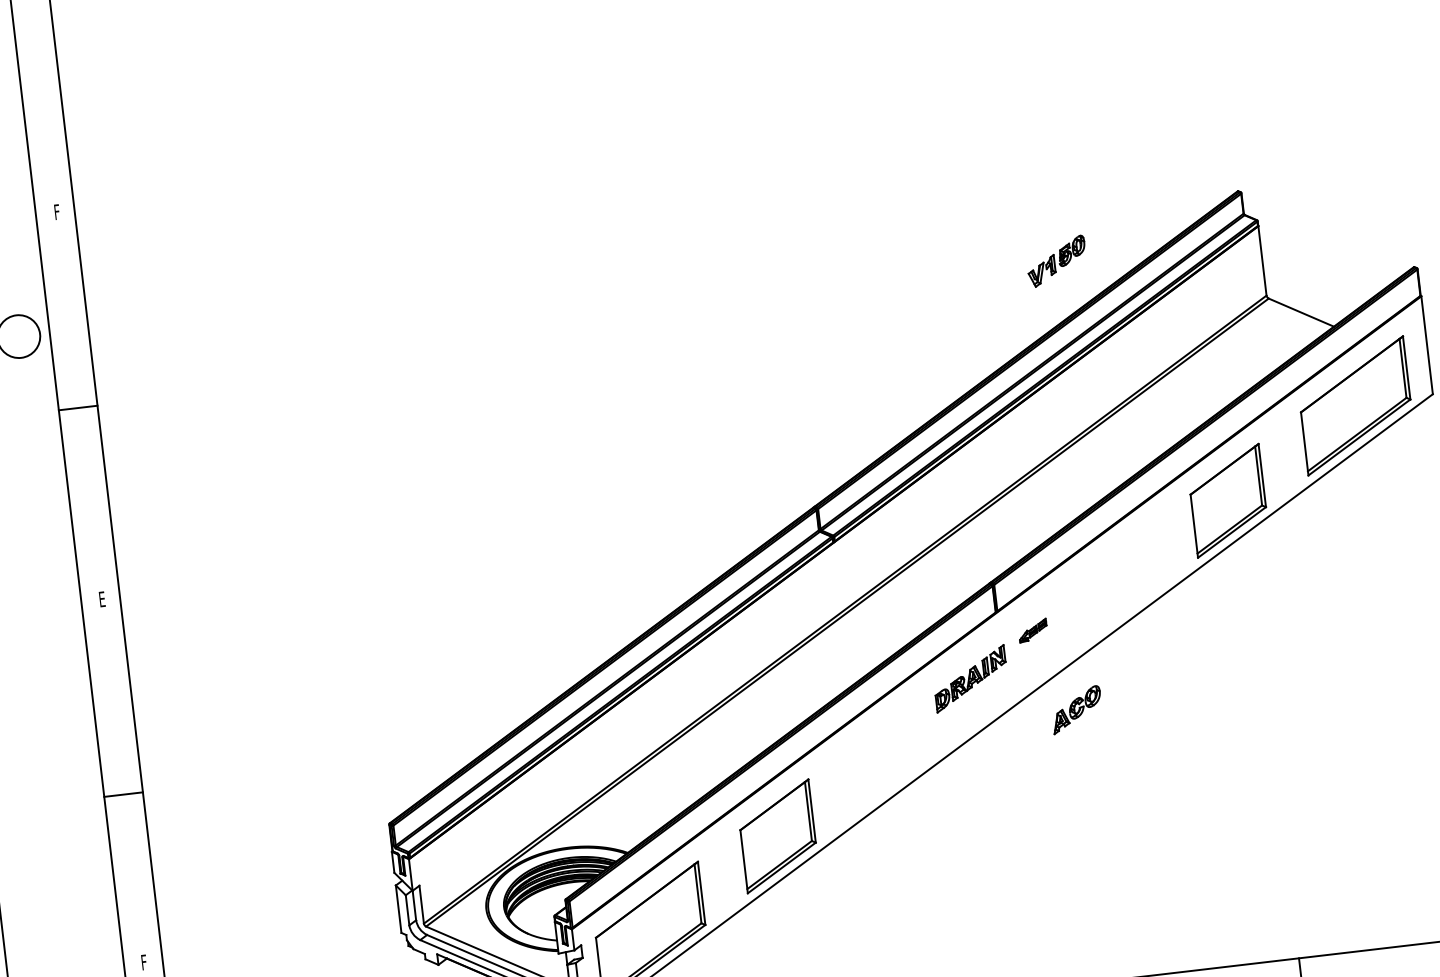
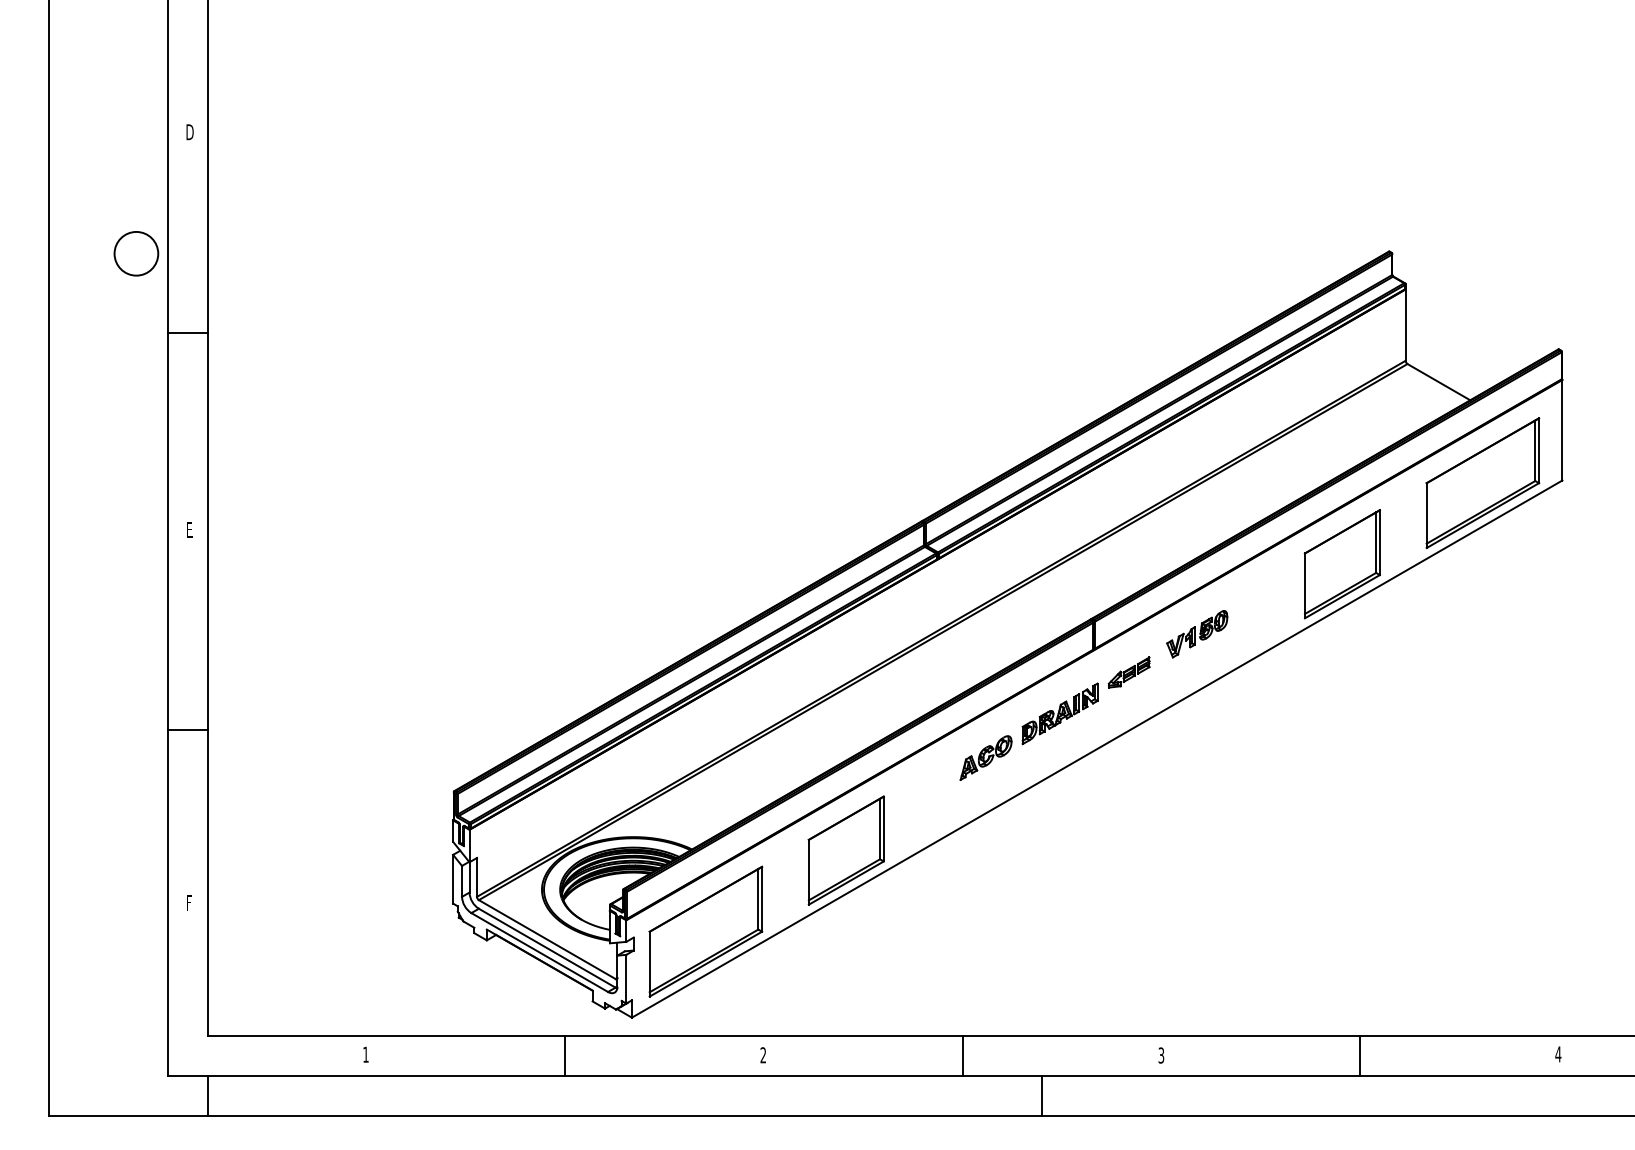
text: (56, 212) -> (189, 132), F -> D
part: (1057, 261) -> (1197, 634), moved
part: (1032, 630) -> (1128, 672), size x1.43
part: (1076, 709) -> (985, 757), moved

